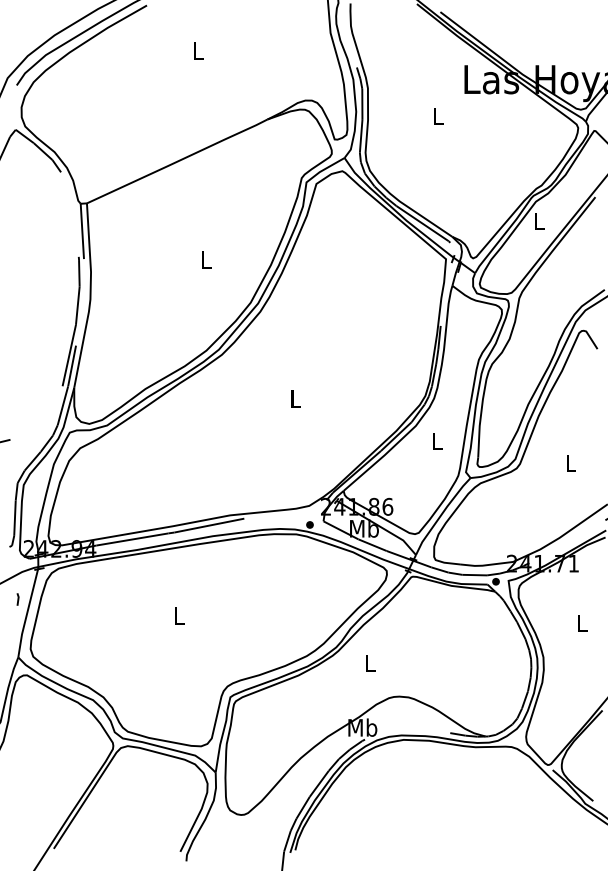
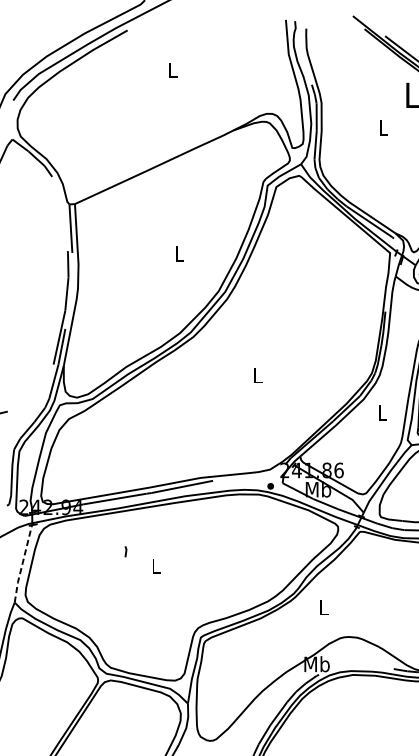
line: (17, 599) -> (125, 551), moved
line: (27, 613) -> (22, 564), solid -> dashed

